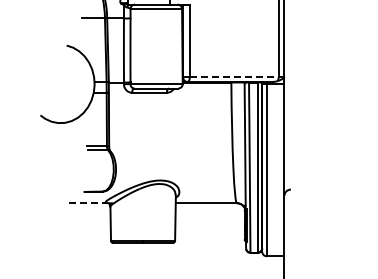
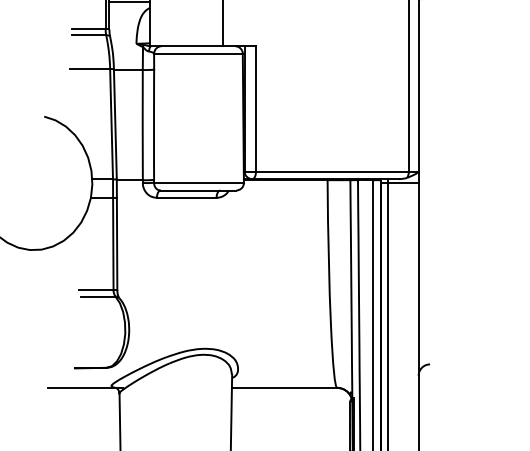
line: (234, 77) -> (332, 171), dashed -> solid
line: (88, 203) -> (81, 388), dashed -> solid

